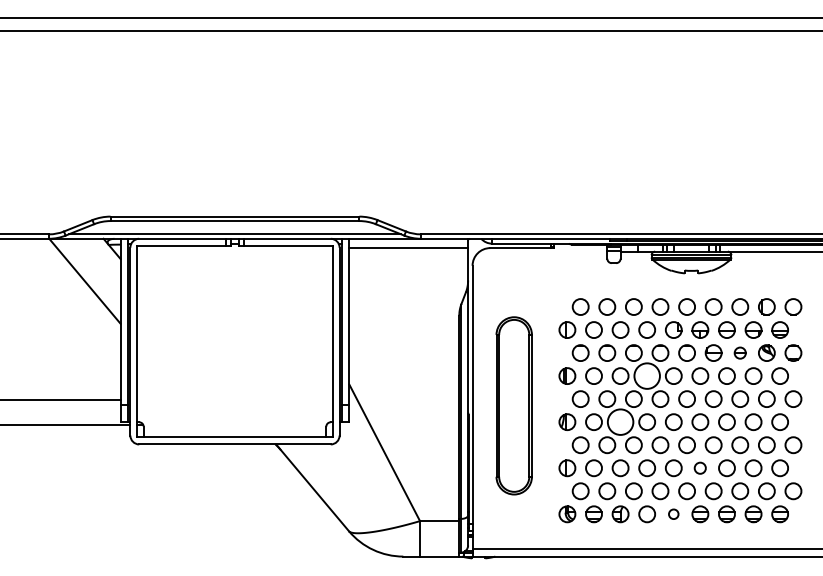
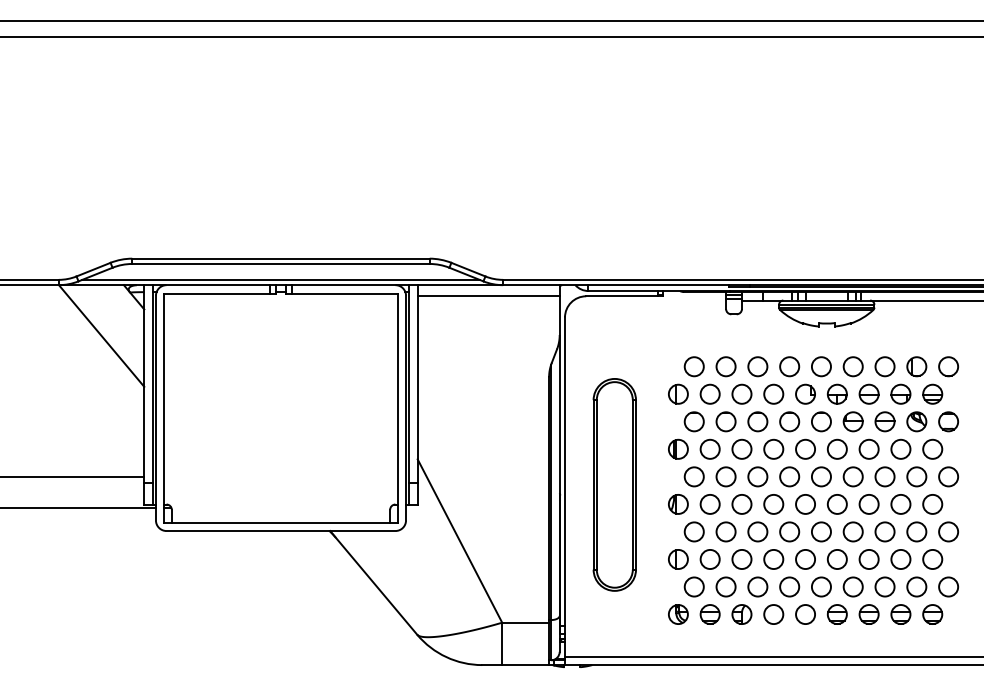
part: (739, 352) -> (884, 421), size x1.43
circle: (646, 375) -> (773, 448), size x0.62
circle: (620, 421) -> (741, 503), size x0.62
circle: (699, 468) -> (836, 559), size x1.43
circle: (673, 514) -> (805, 614), size x1.67

